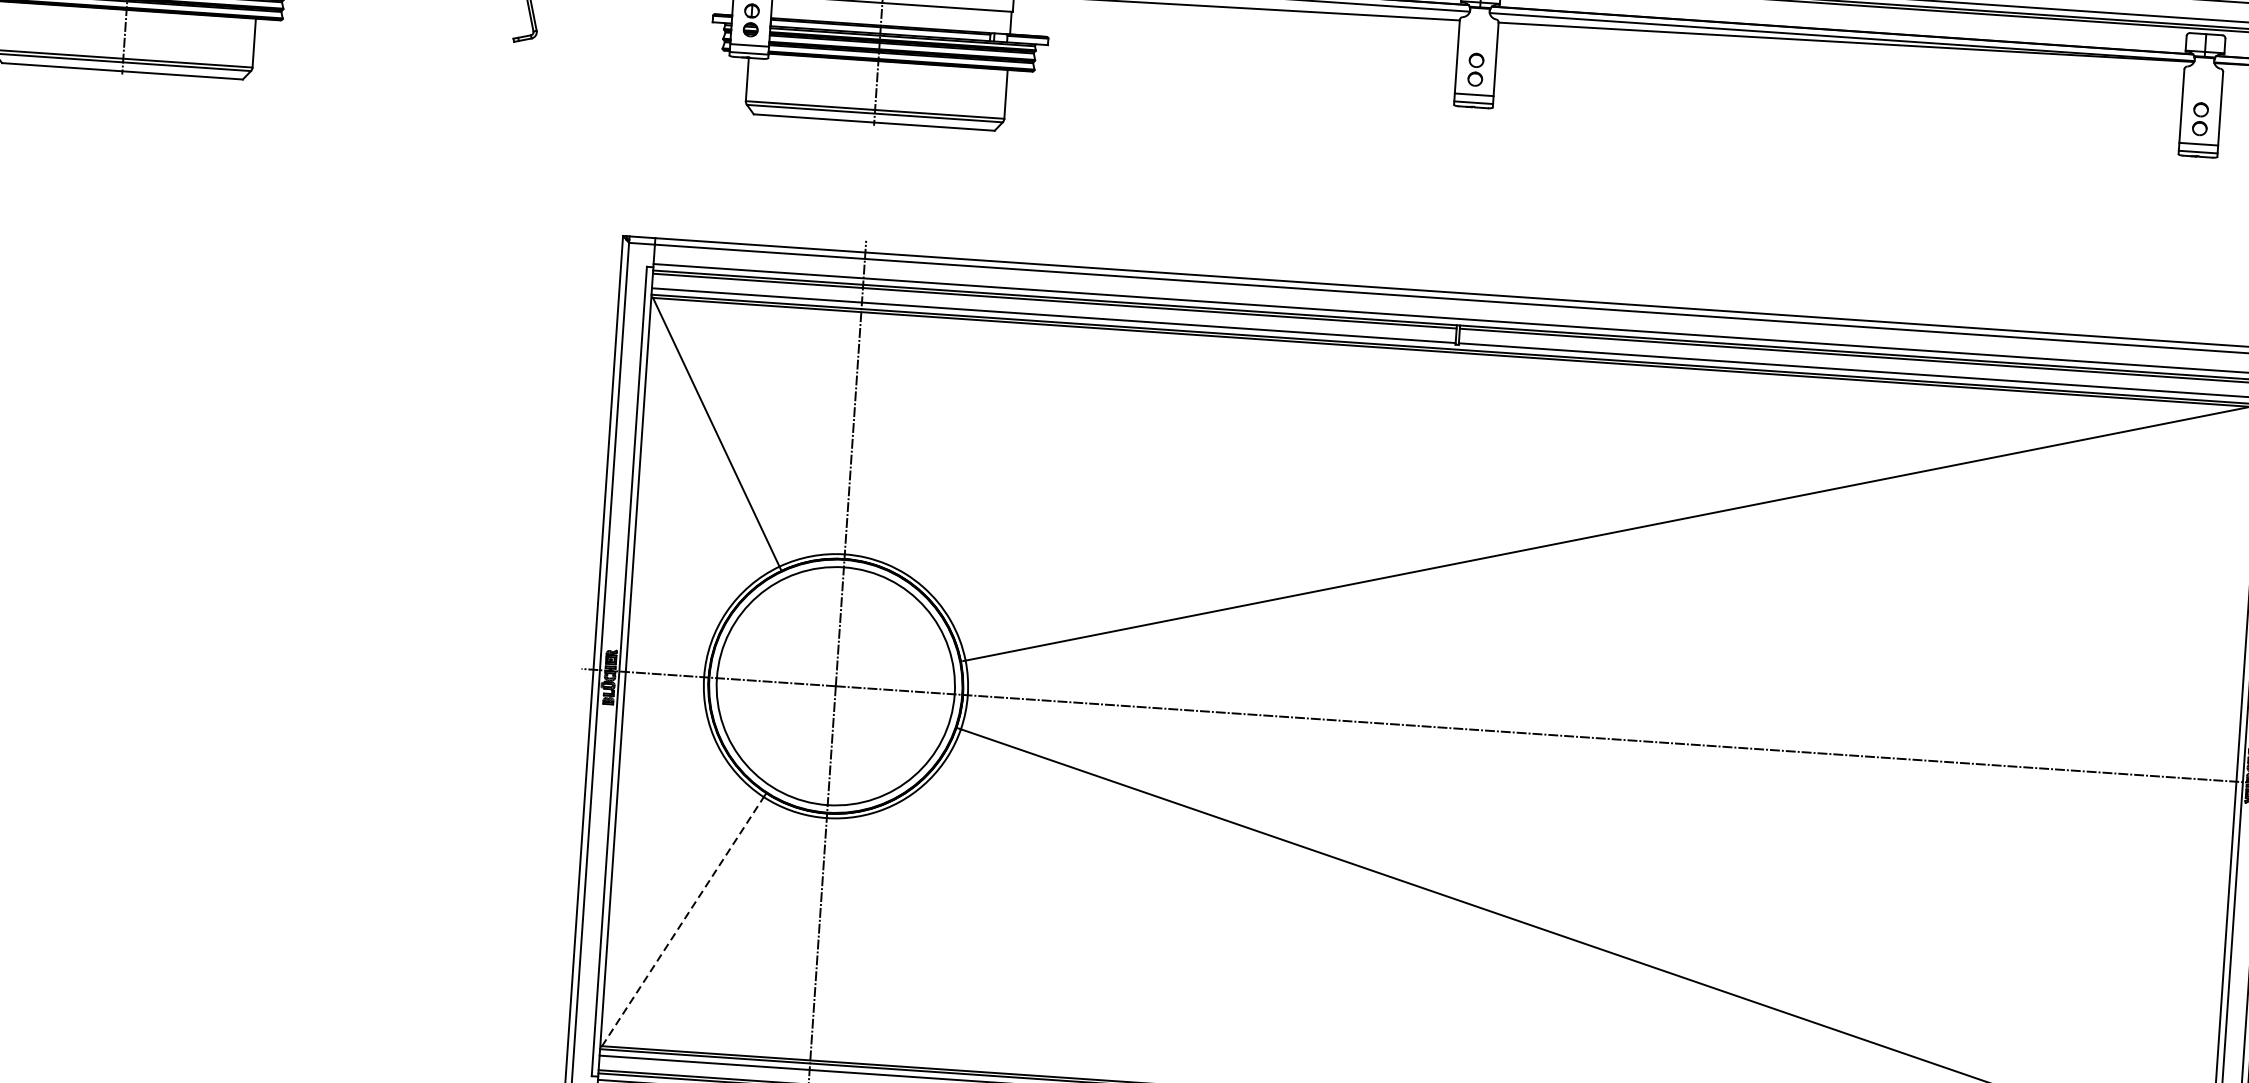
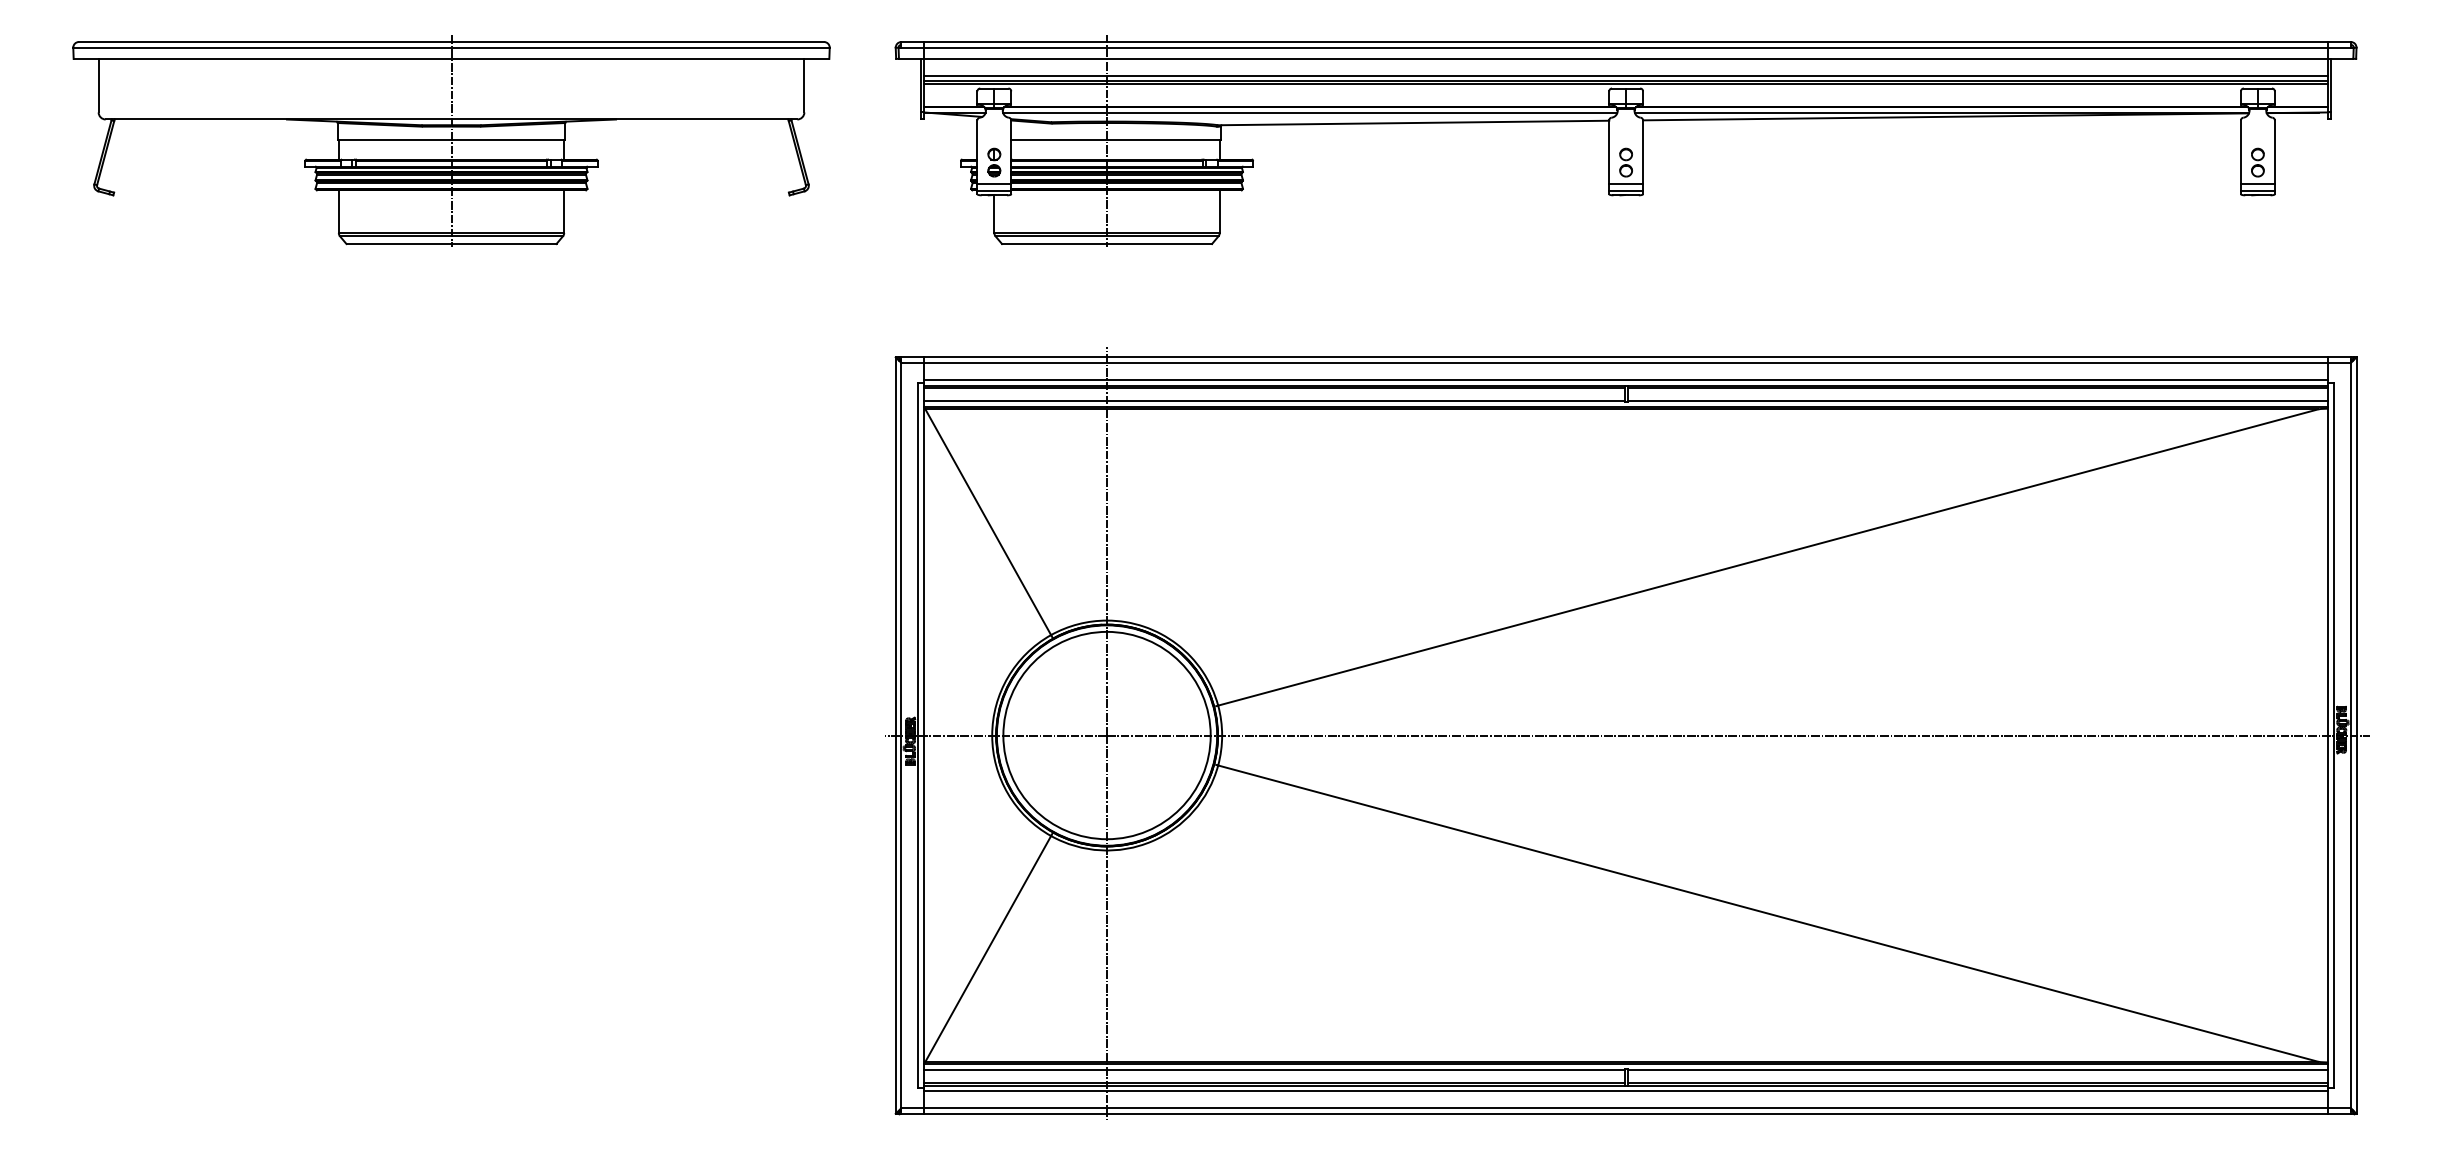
line: (683, 921) -> (988, 948), dashed -> solid

